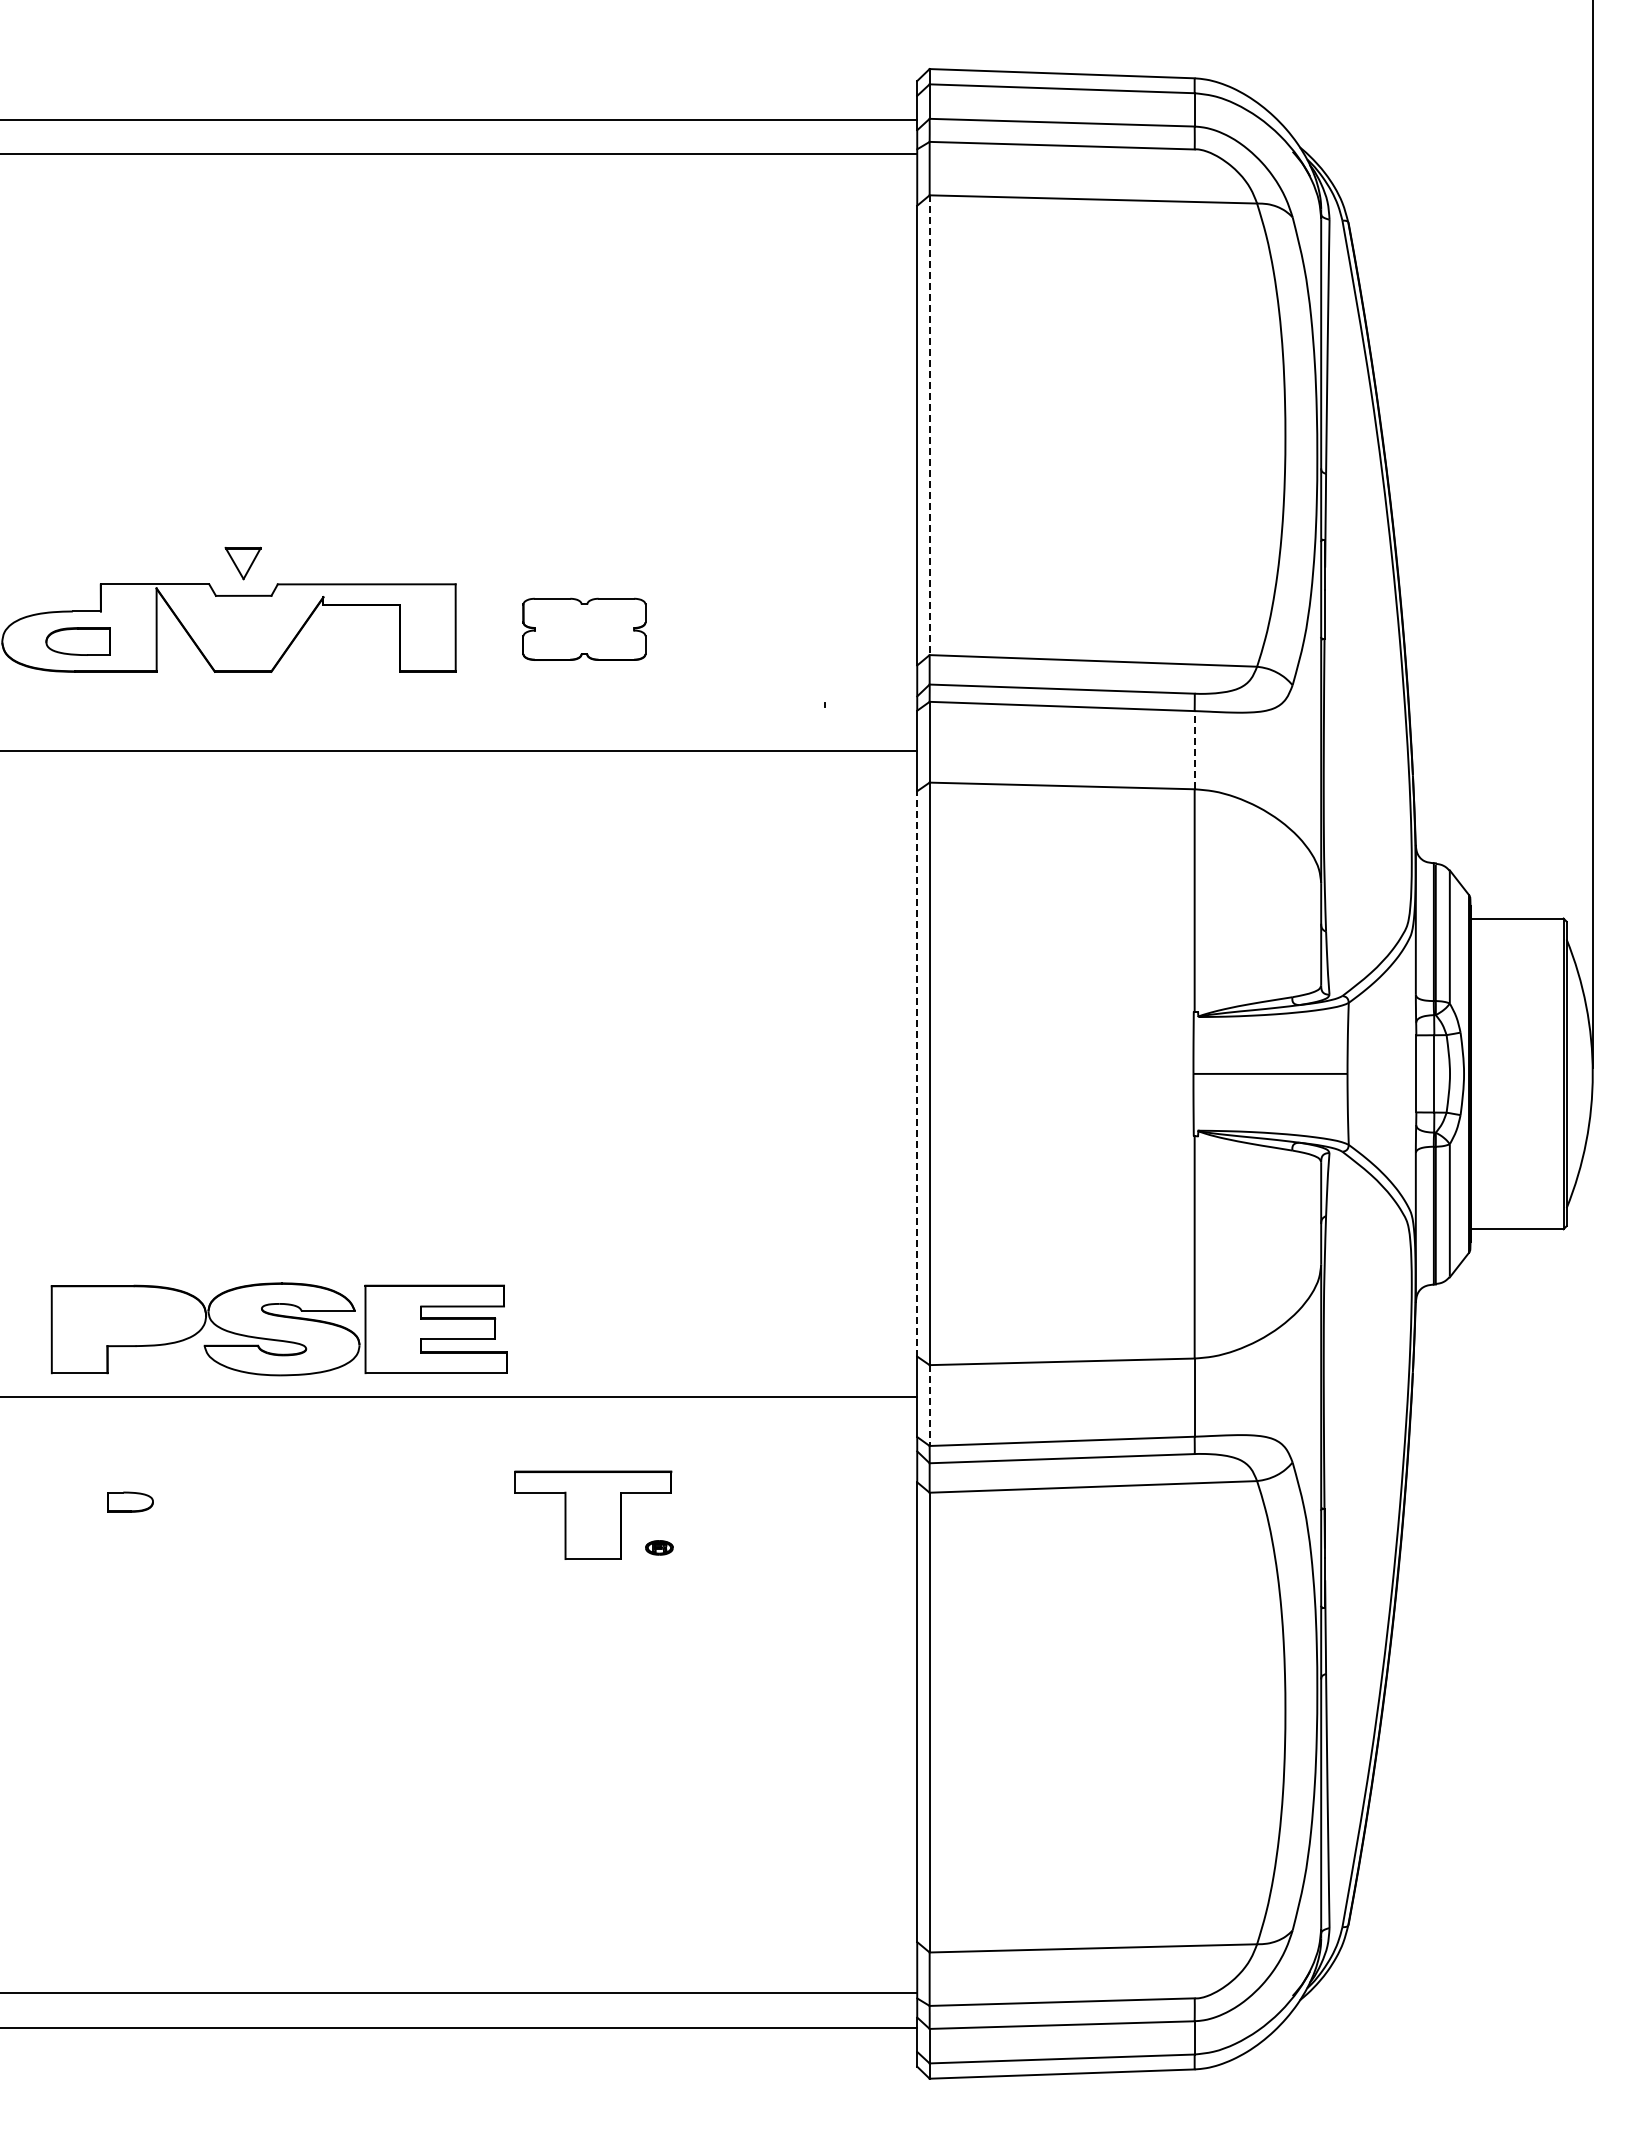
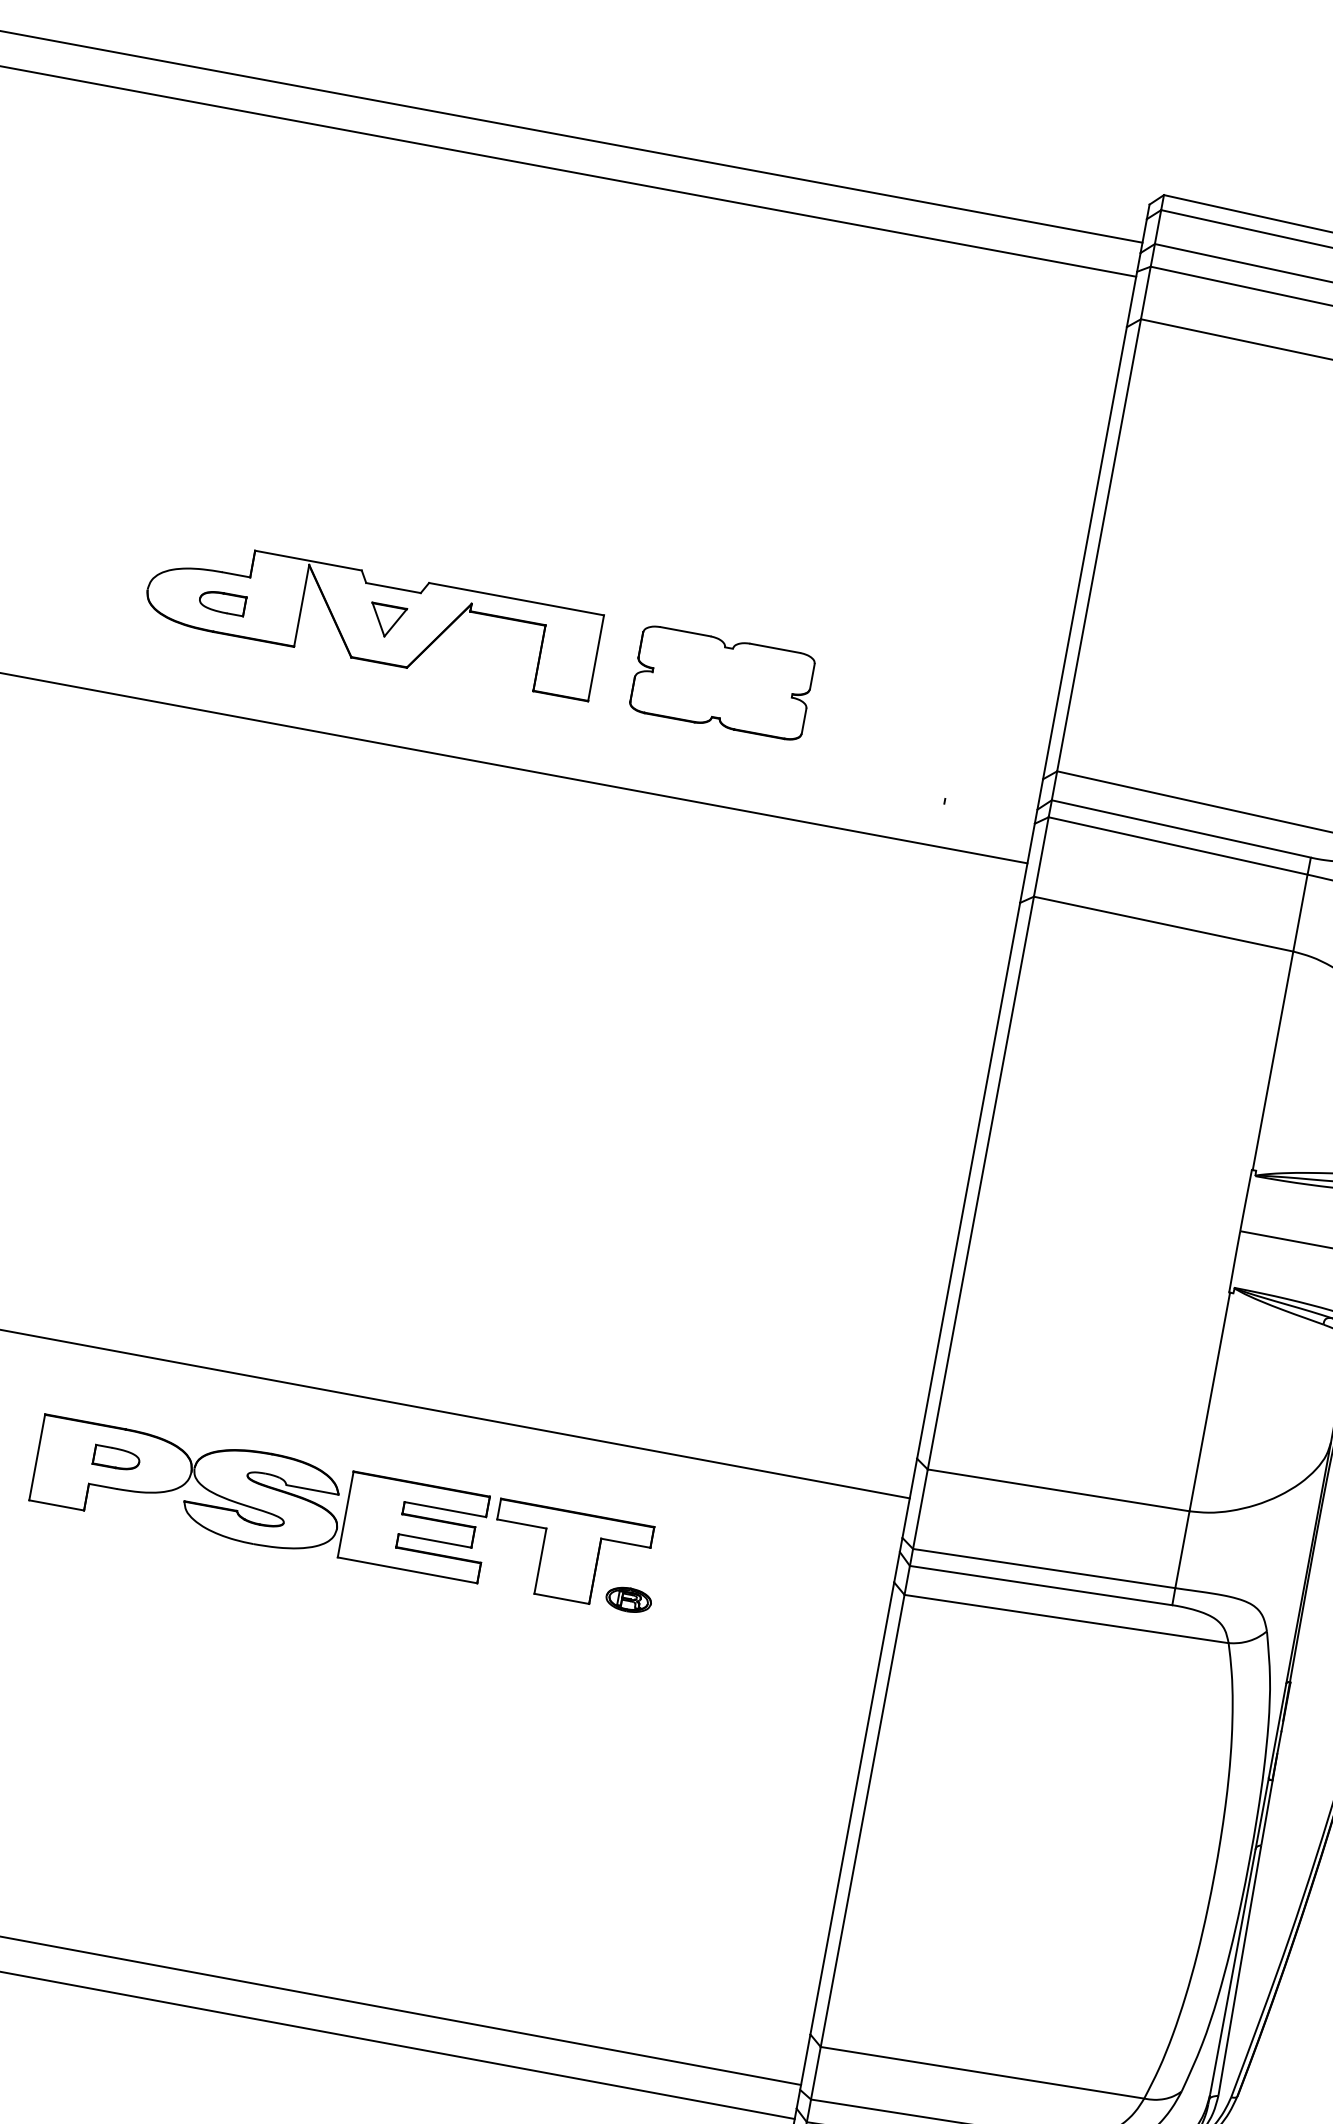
line: (929, 425) -> (1098, 545), dashed -> solid
part: (242, 563) -> (386, 620), moved
part: (584, 629) -> (722, 683), size x1.43
part: (77, 640) -> (221, 601), size x0.71
line: (1194, 749) -> (1300, 912), dashed -> solid
line: (917, 1073) -> (968, 1180), dashed -> solid
part: (278, 1329) -> (260, 1498), moved
line: (929, 1406) -> (920, 1510), dashed -> solid
part: (659, 1547) -> (628, 1599), size x1.67

